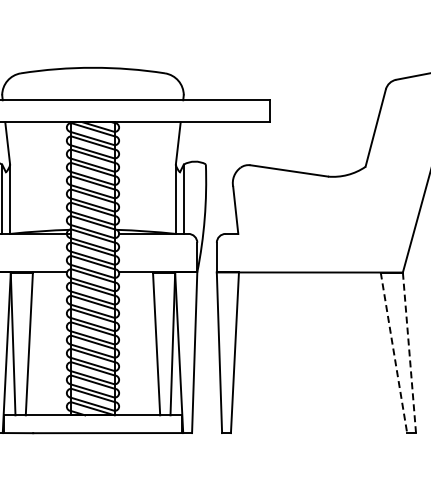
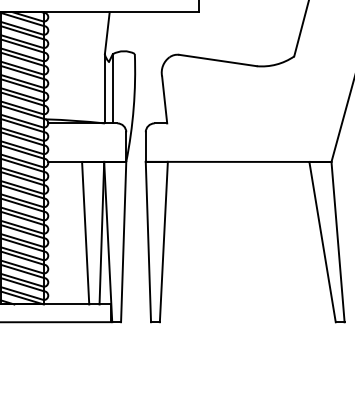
line: (409, 352) -> (338, 241), dashed -> solid
line: (394, 353) -> (323, 242), dashed -> solid

